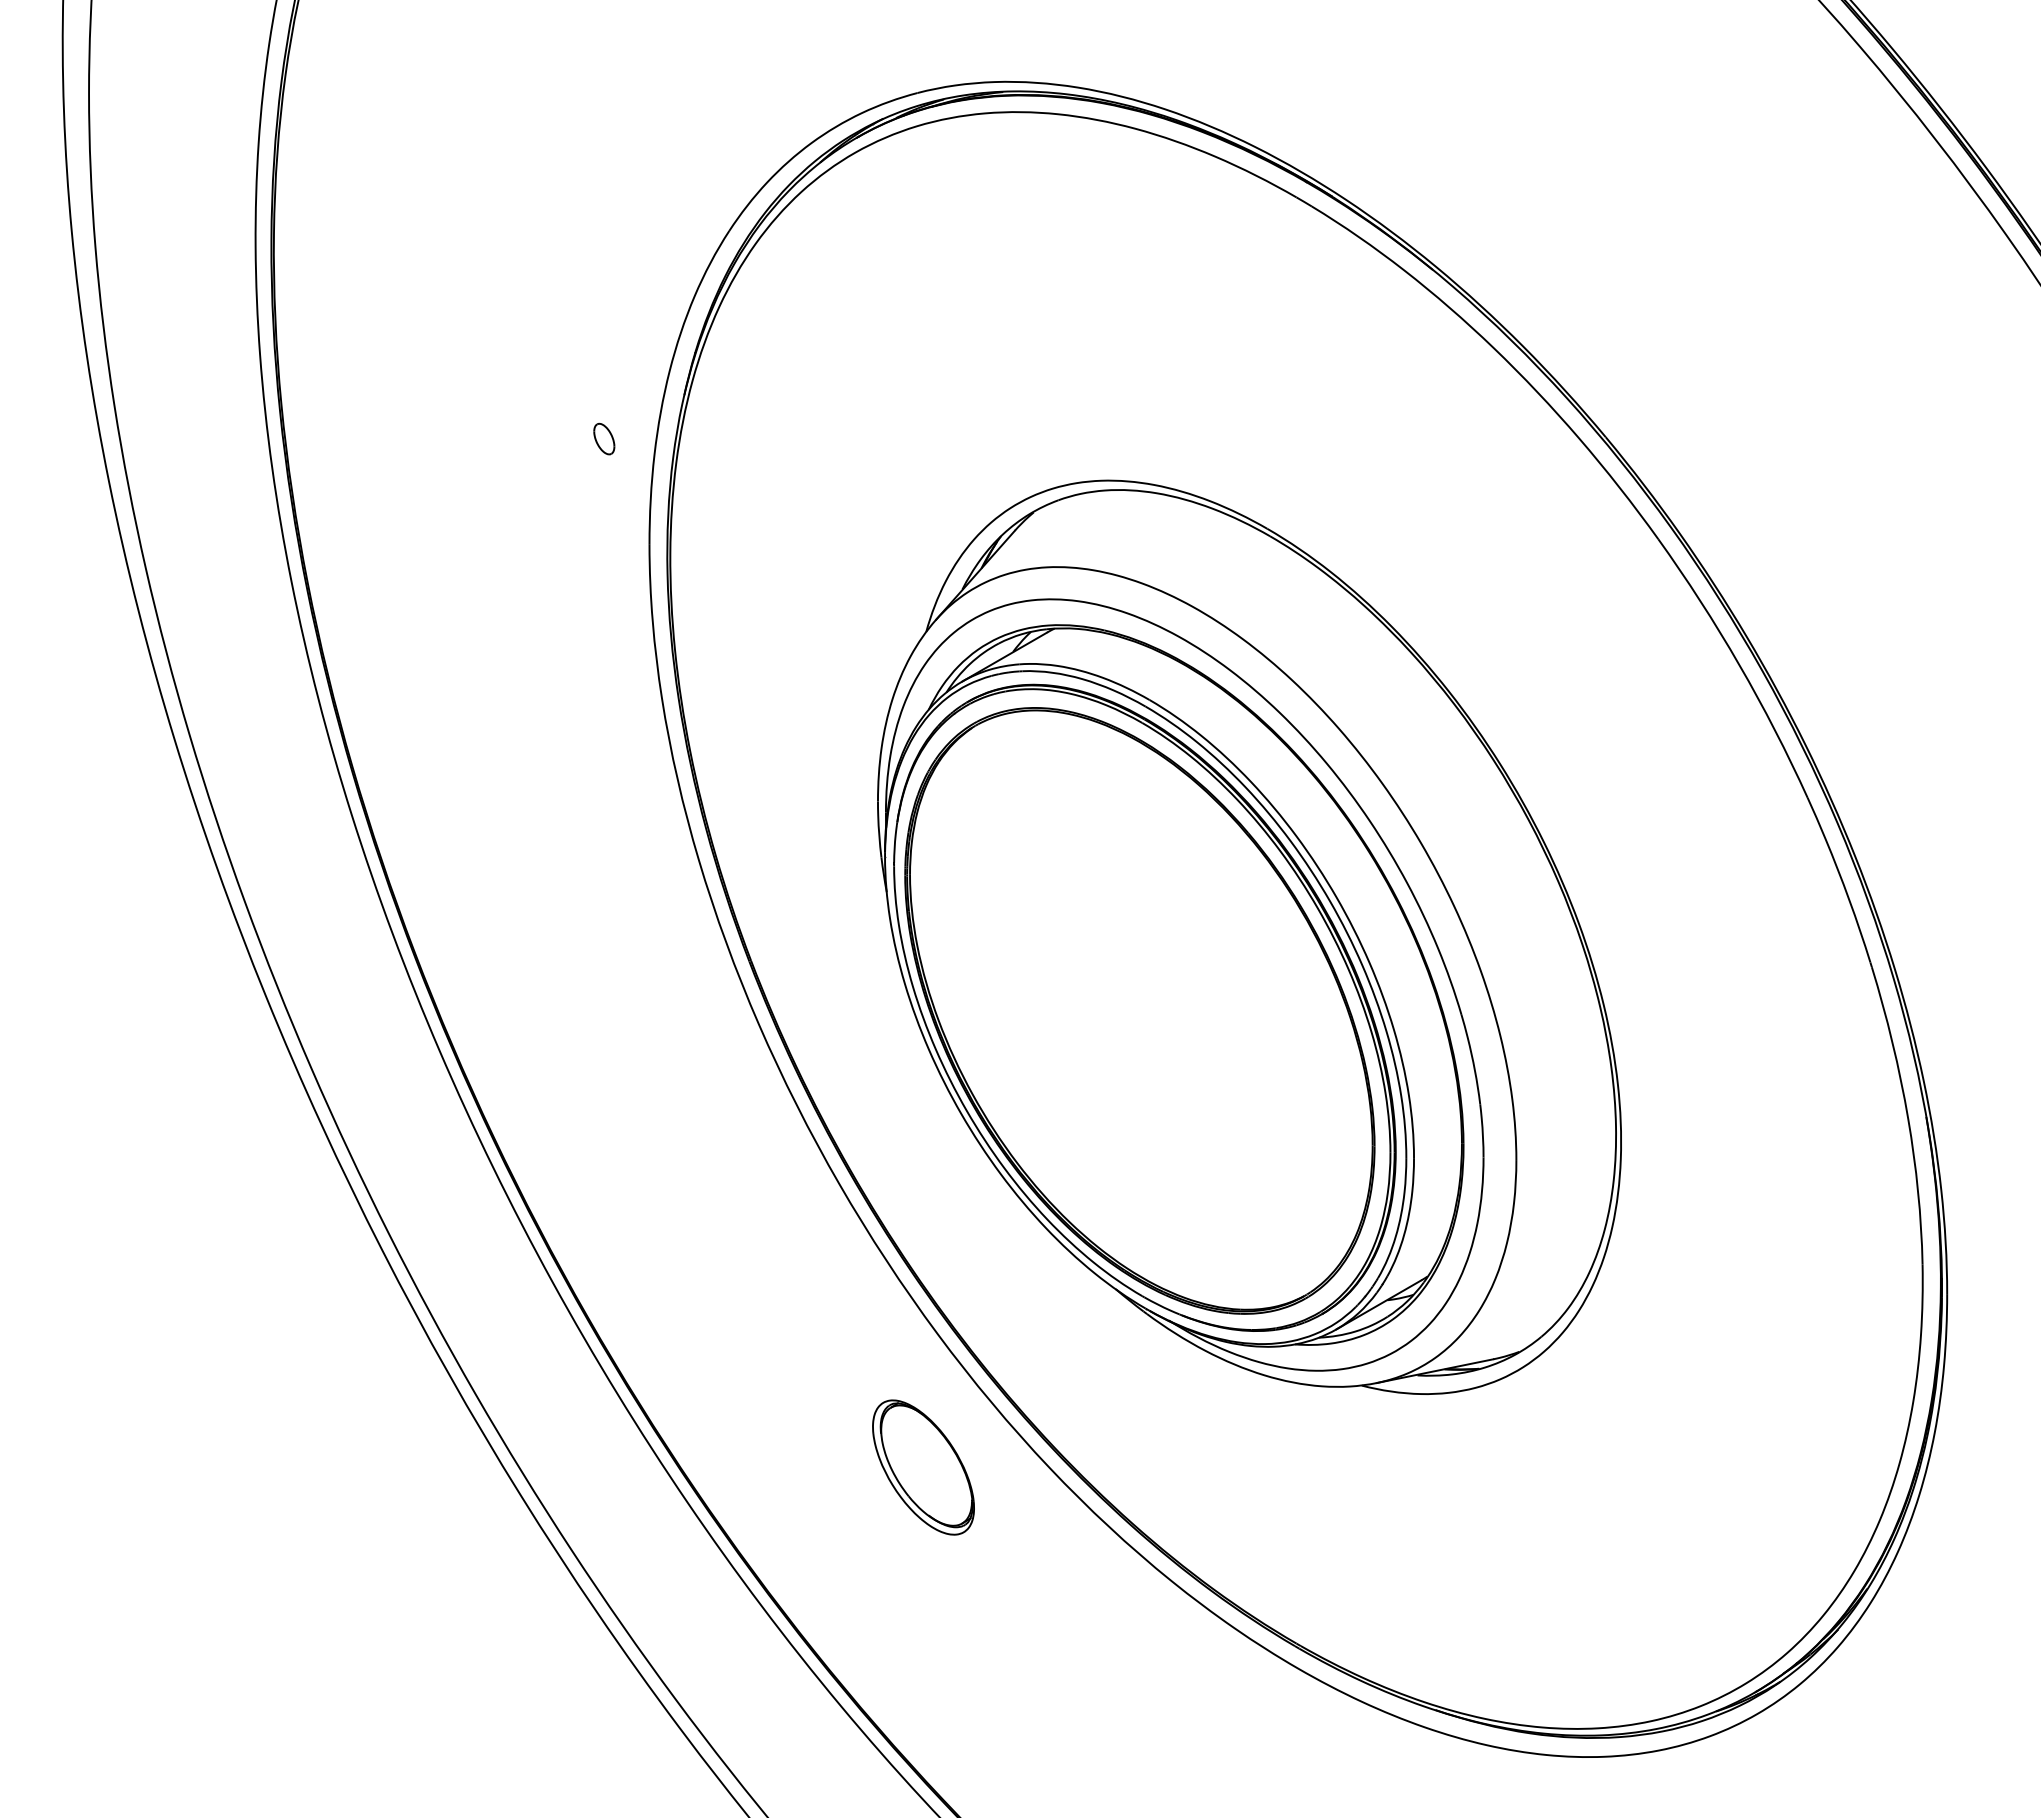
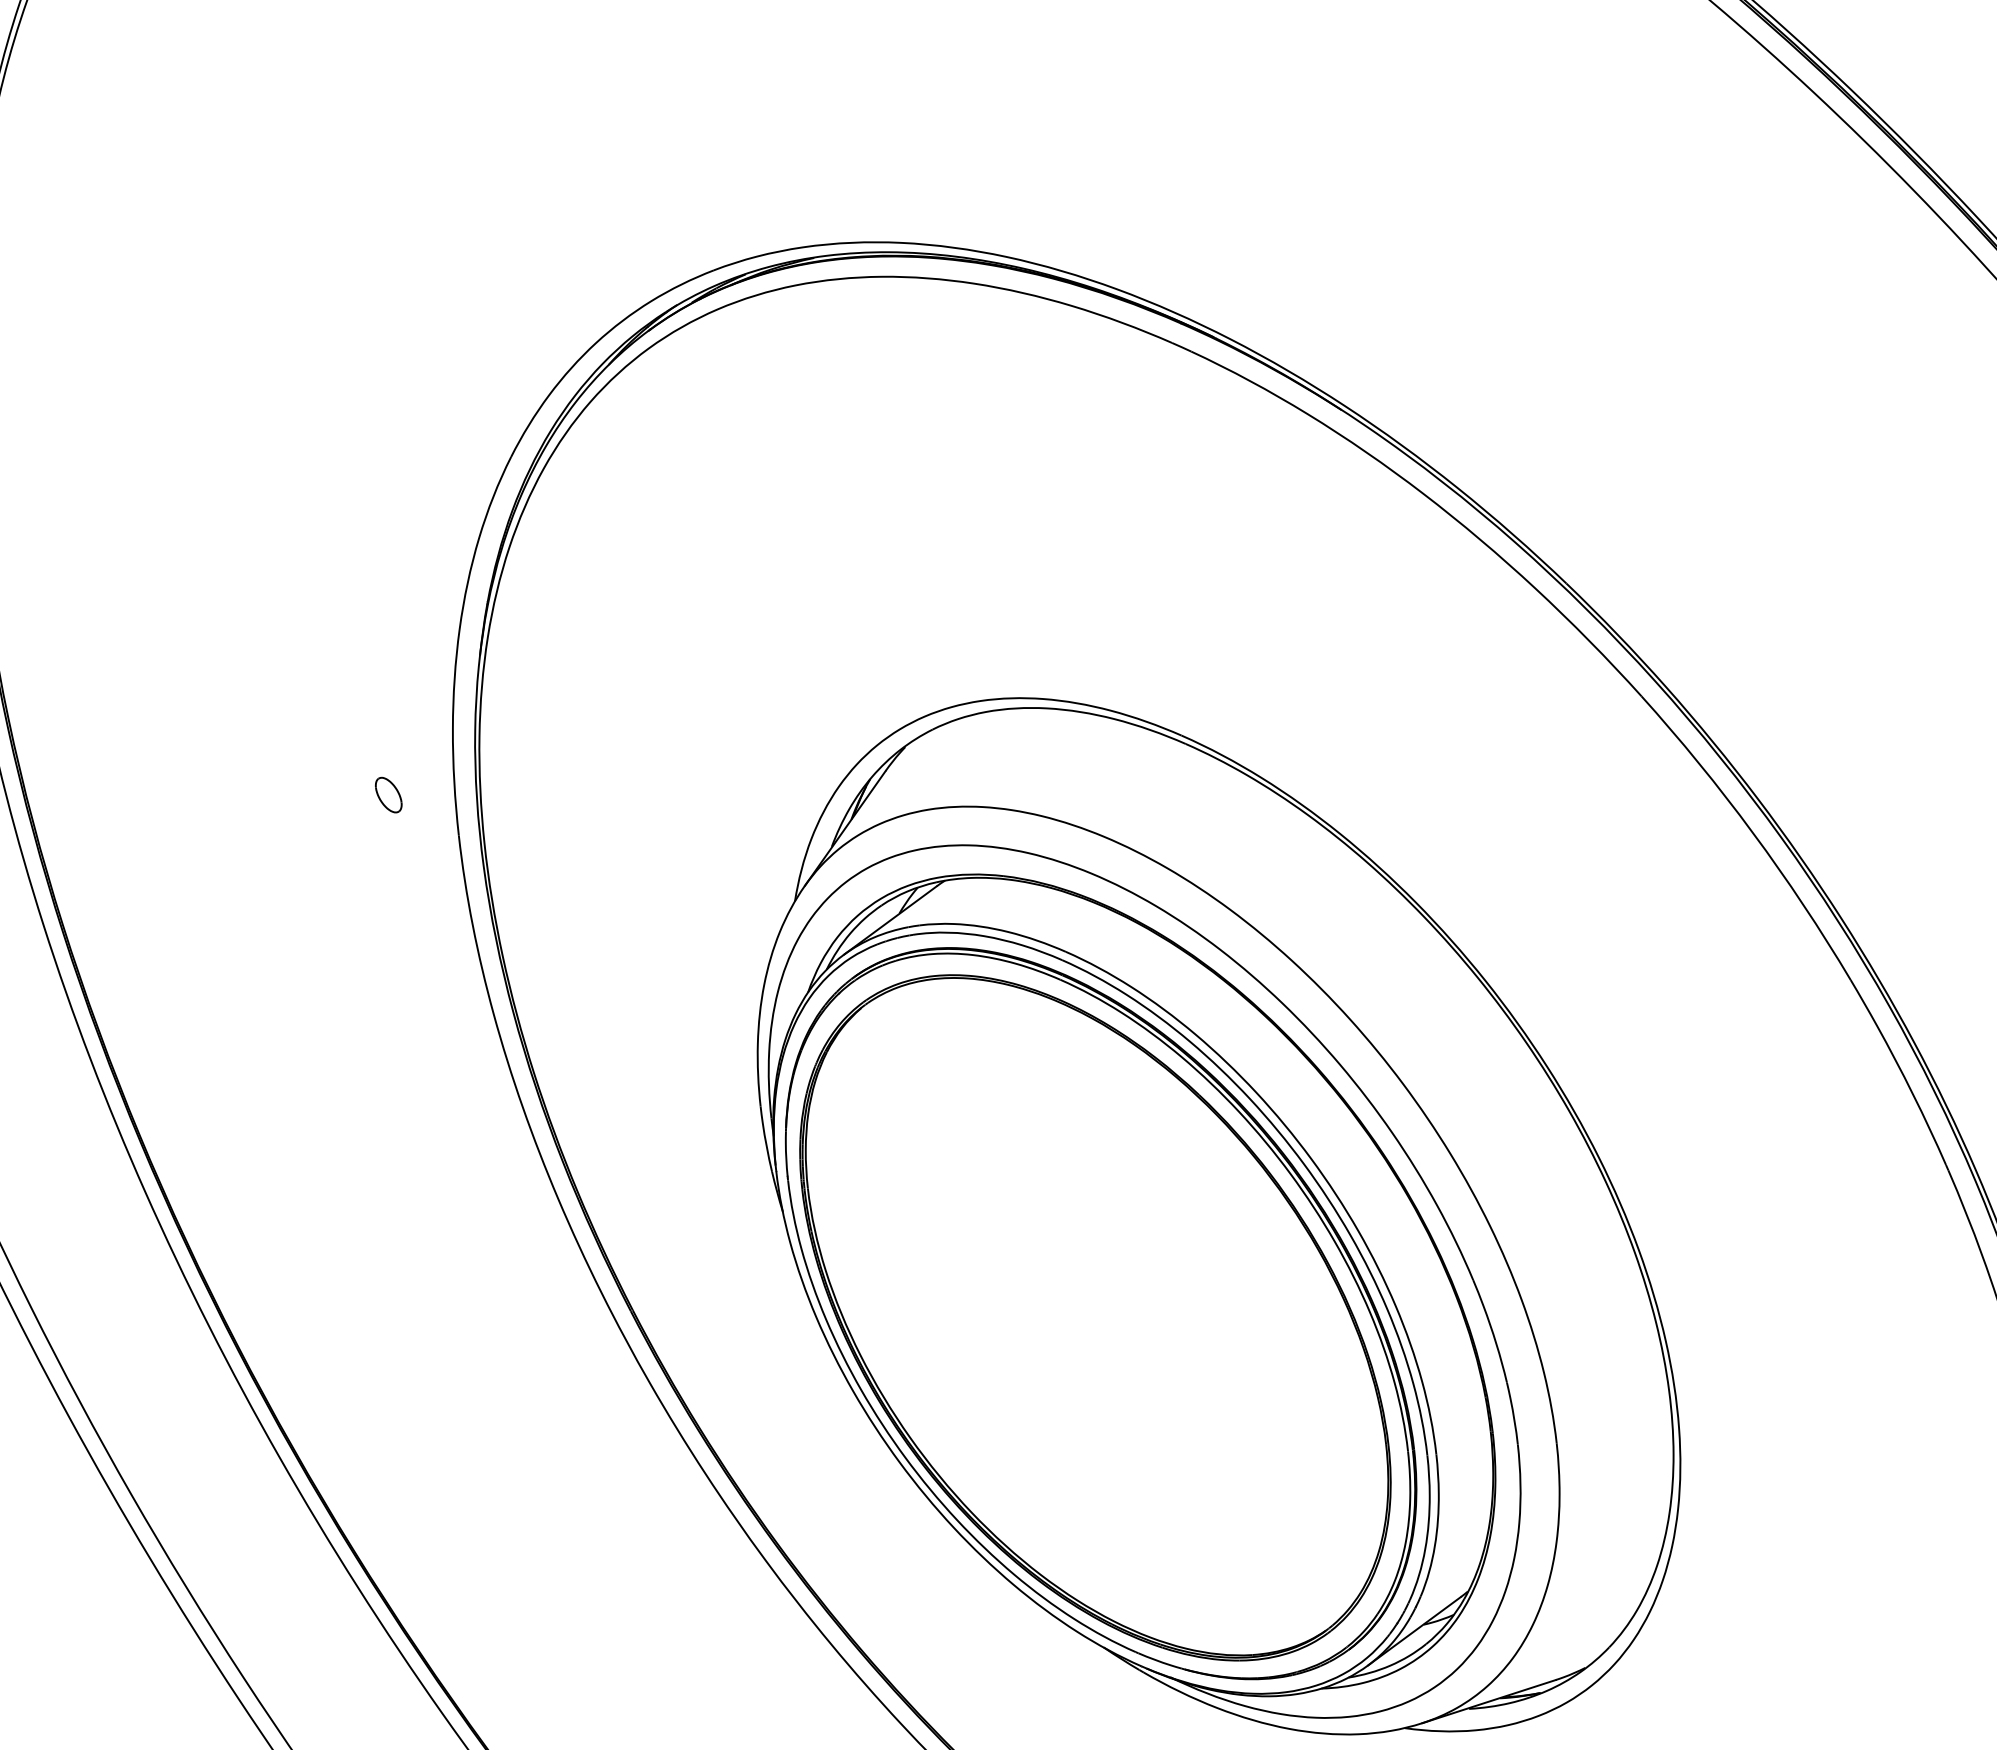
part: (604, 438) -> (388, 794), moved

